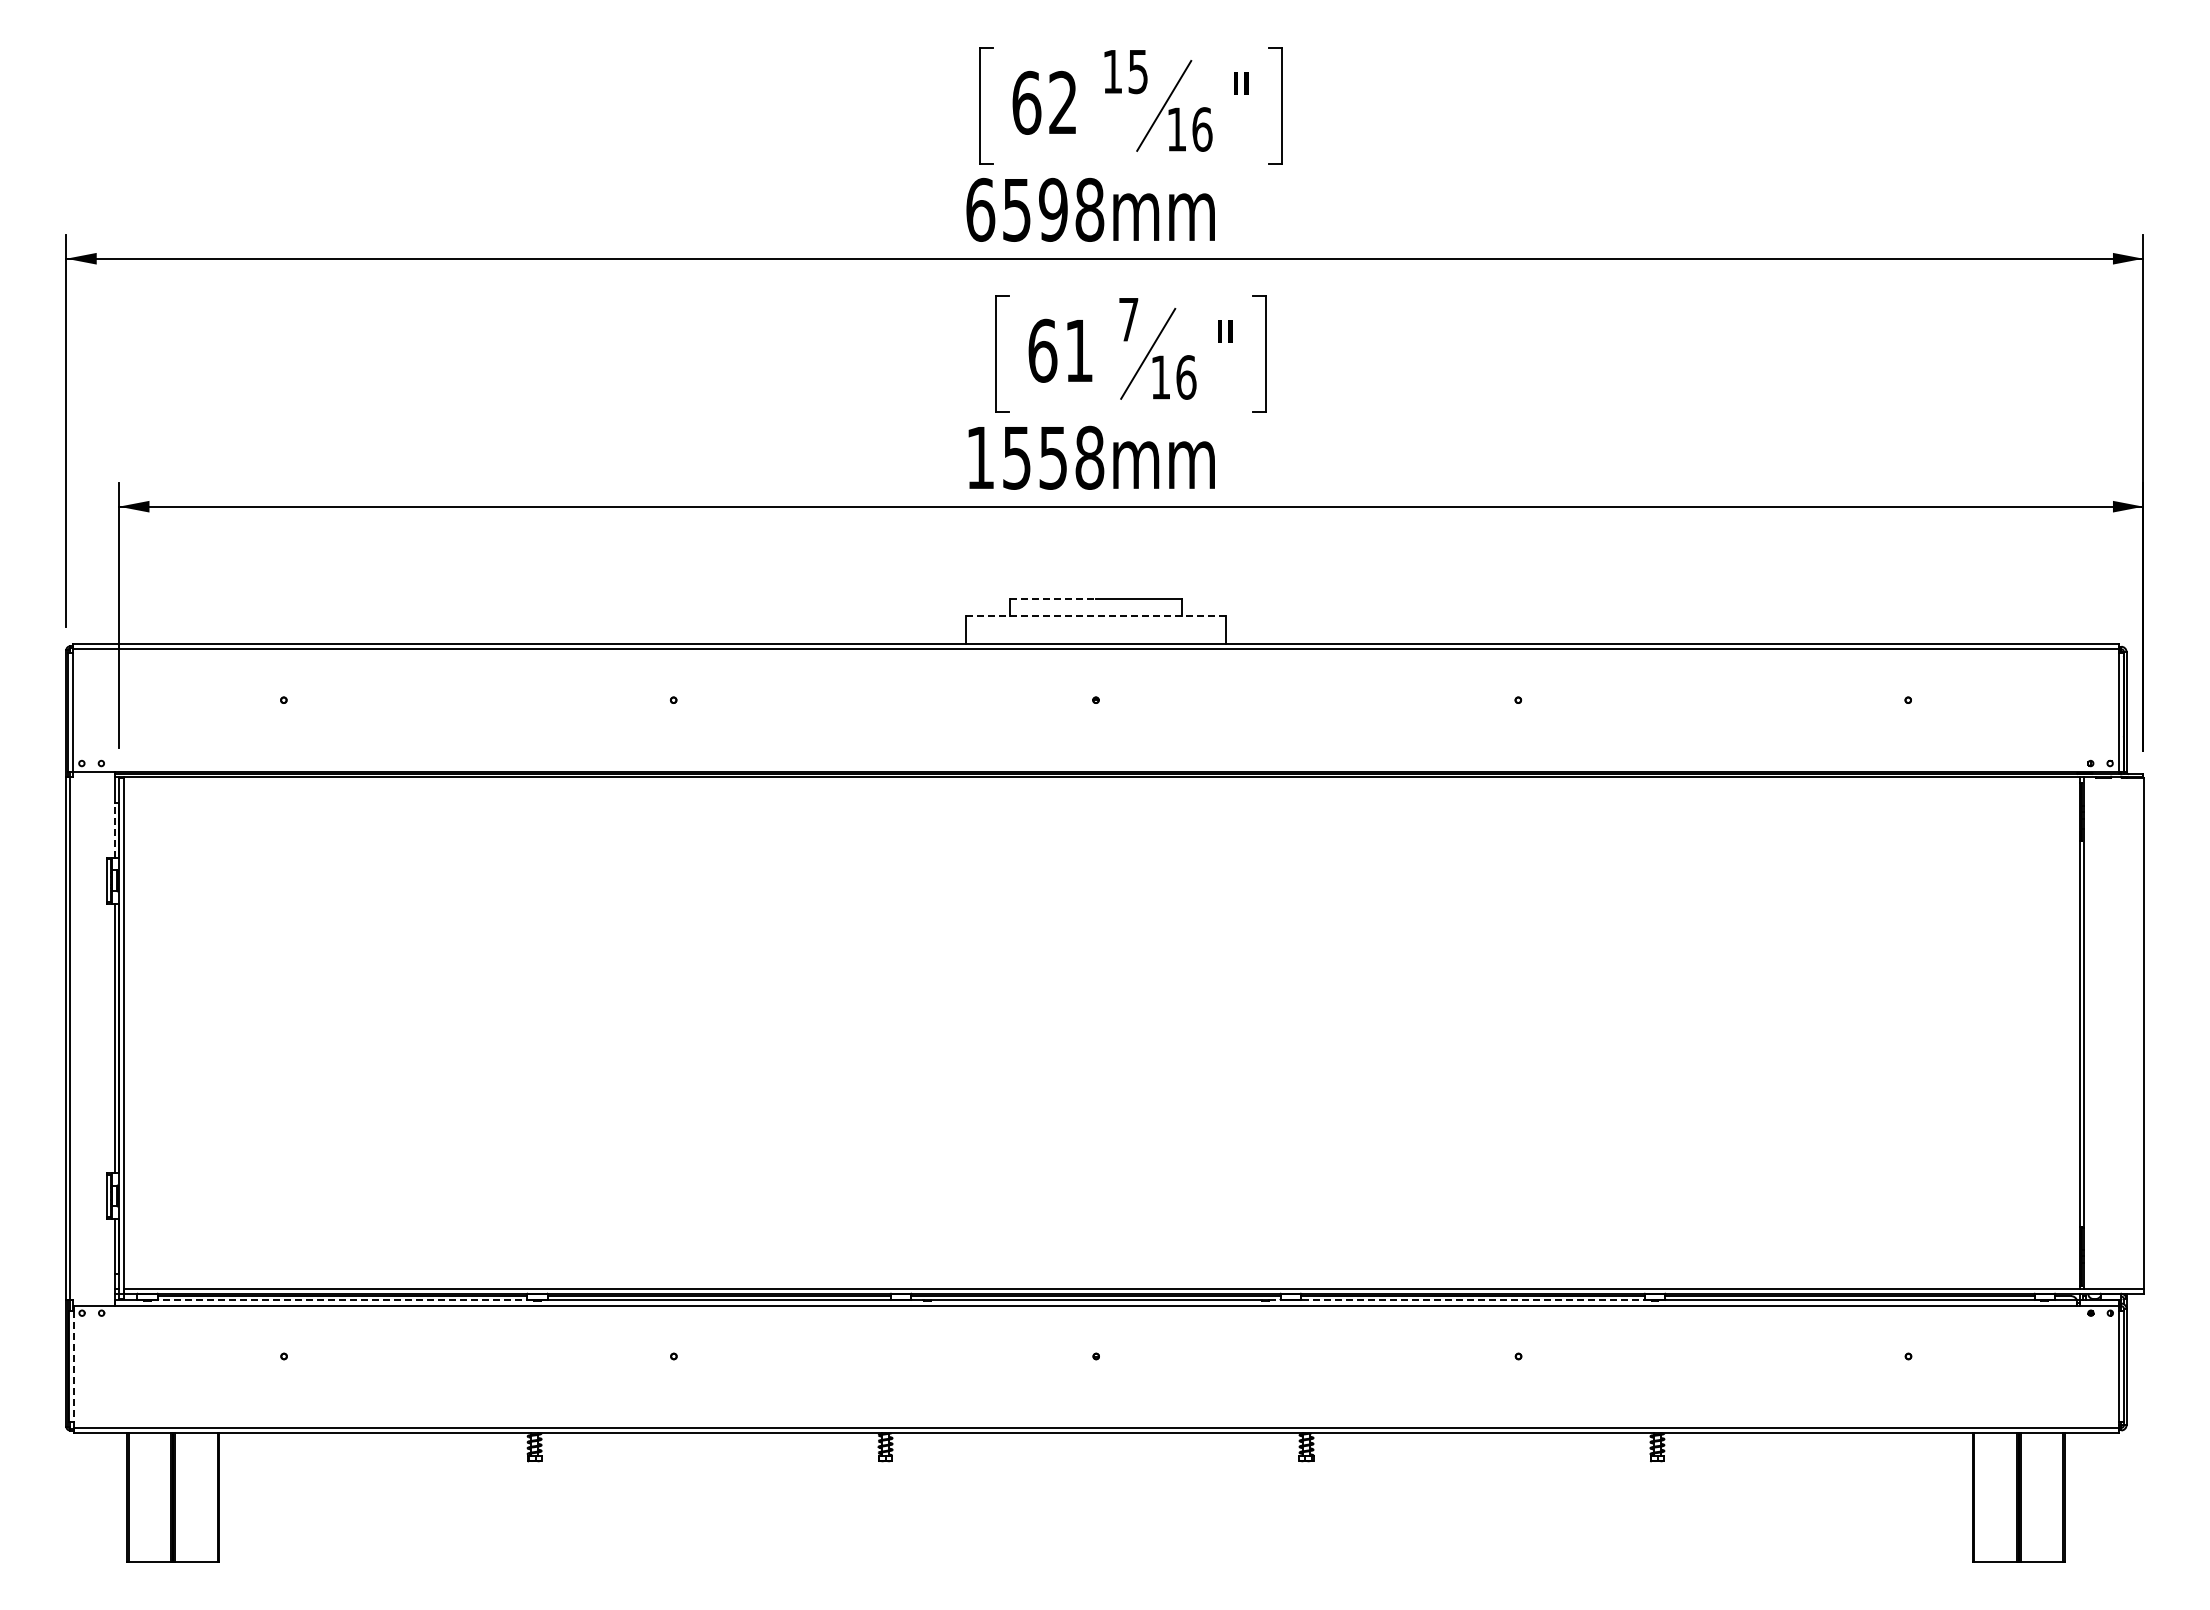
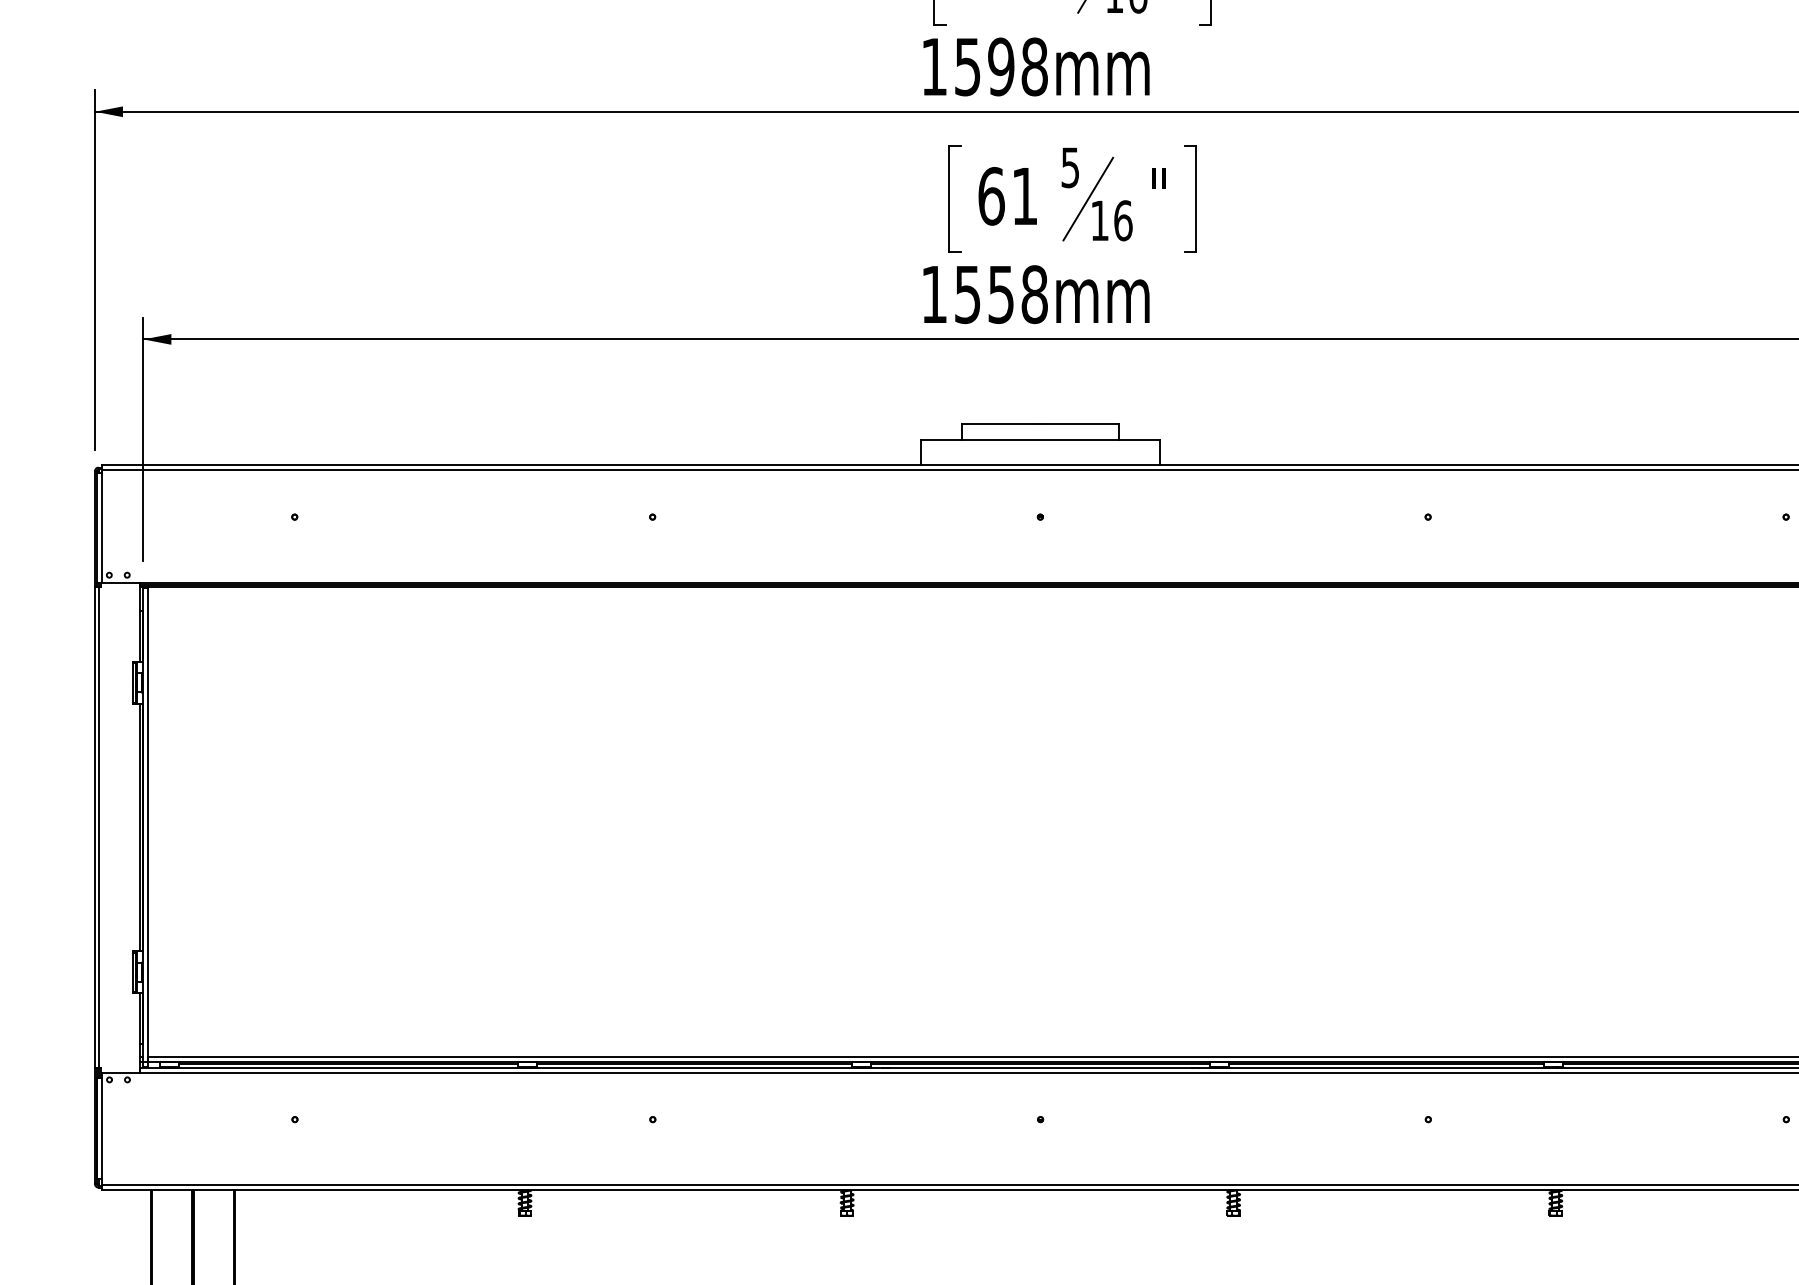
text: (980, 209) -> (934, 66), 6598mm -> 1598mm
text: (1128, 320) -> (1070, 168), 7 -> 5
line: (1053, 598) -> (1001, 423), dashed -> solid
line: (1096, 616) -> (1040, 440), dashed -> solid
line: (114, 830) -> (139, 636), dashed -> solid
line: (342, 1300) -> (348, 1068), dashed -> solid
line: (1459, 1300) -> (1374, 1068), dashed -> solid
line: (73, 1367) -> (101, 1129), dashed -> solid

